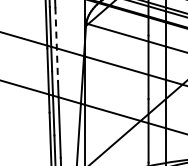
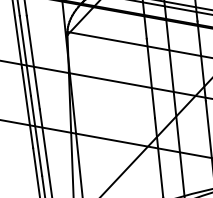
line: (56, 45) -> (33, 63), dashed -> solid

